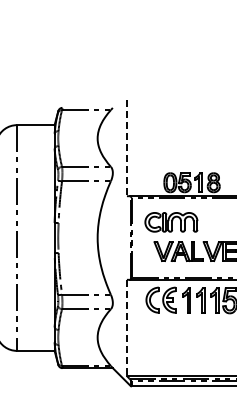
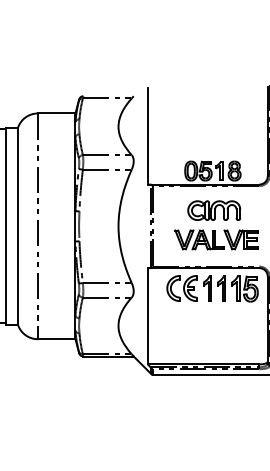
line: (126, 148) -> (147, 136), dashed -> solid
part: (171, 222) -> (214, 210), moved
line: (126, 328) -> (147, 316), dashed -> solid

